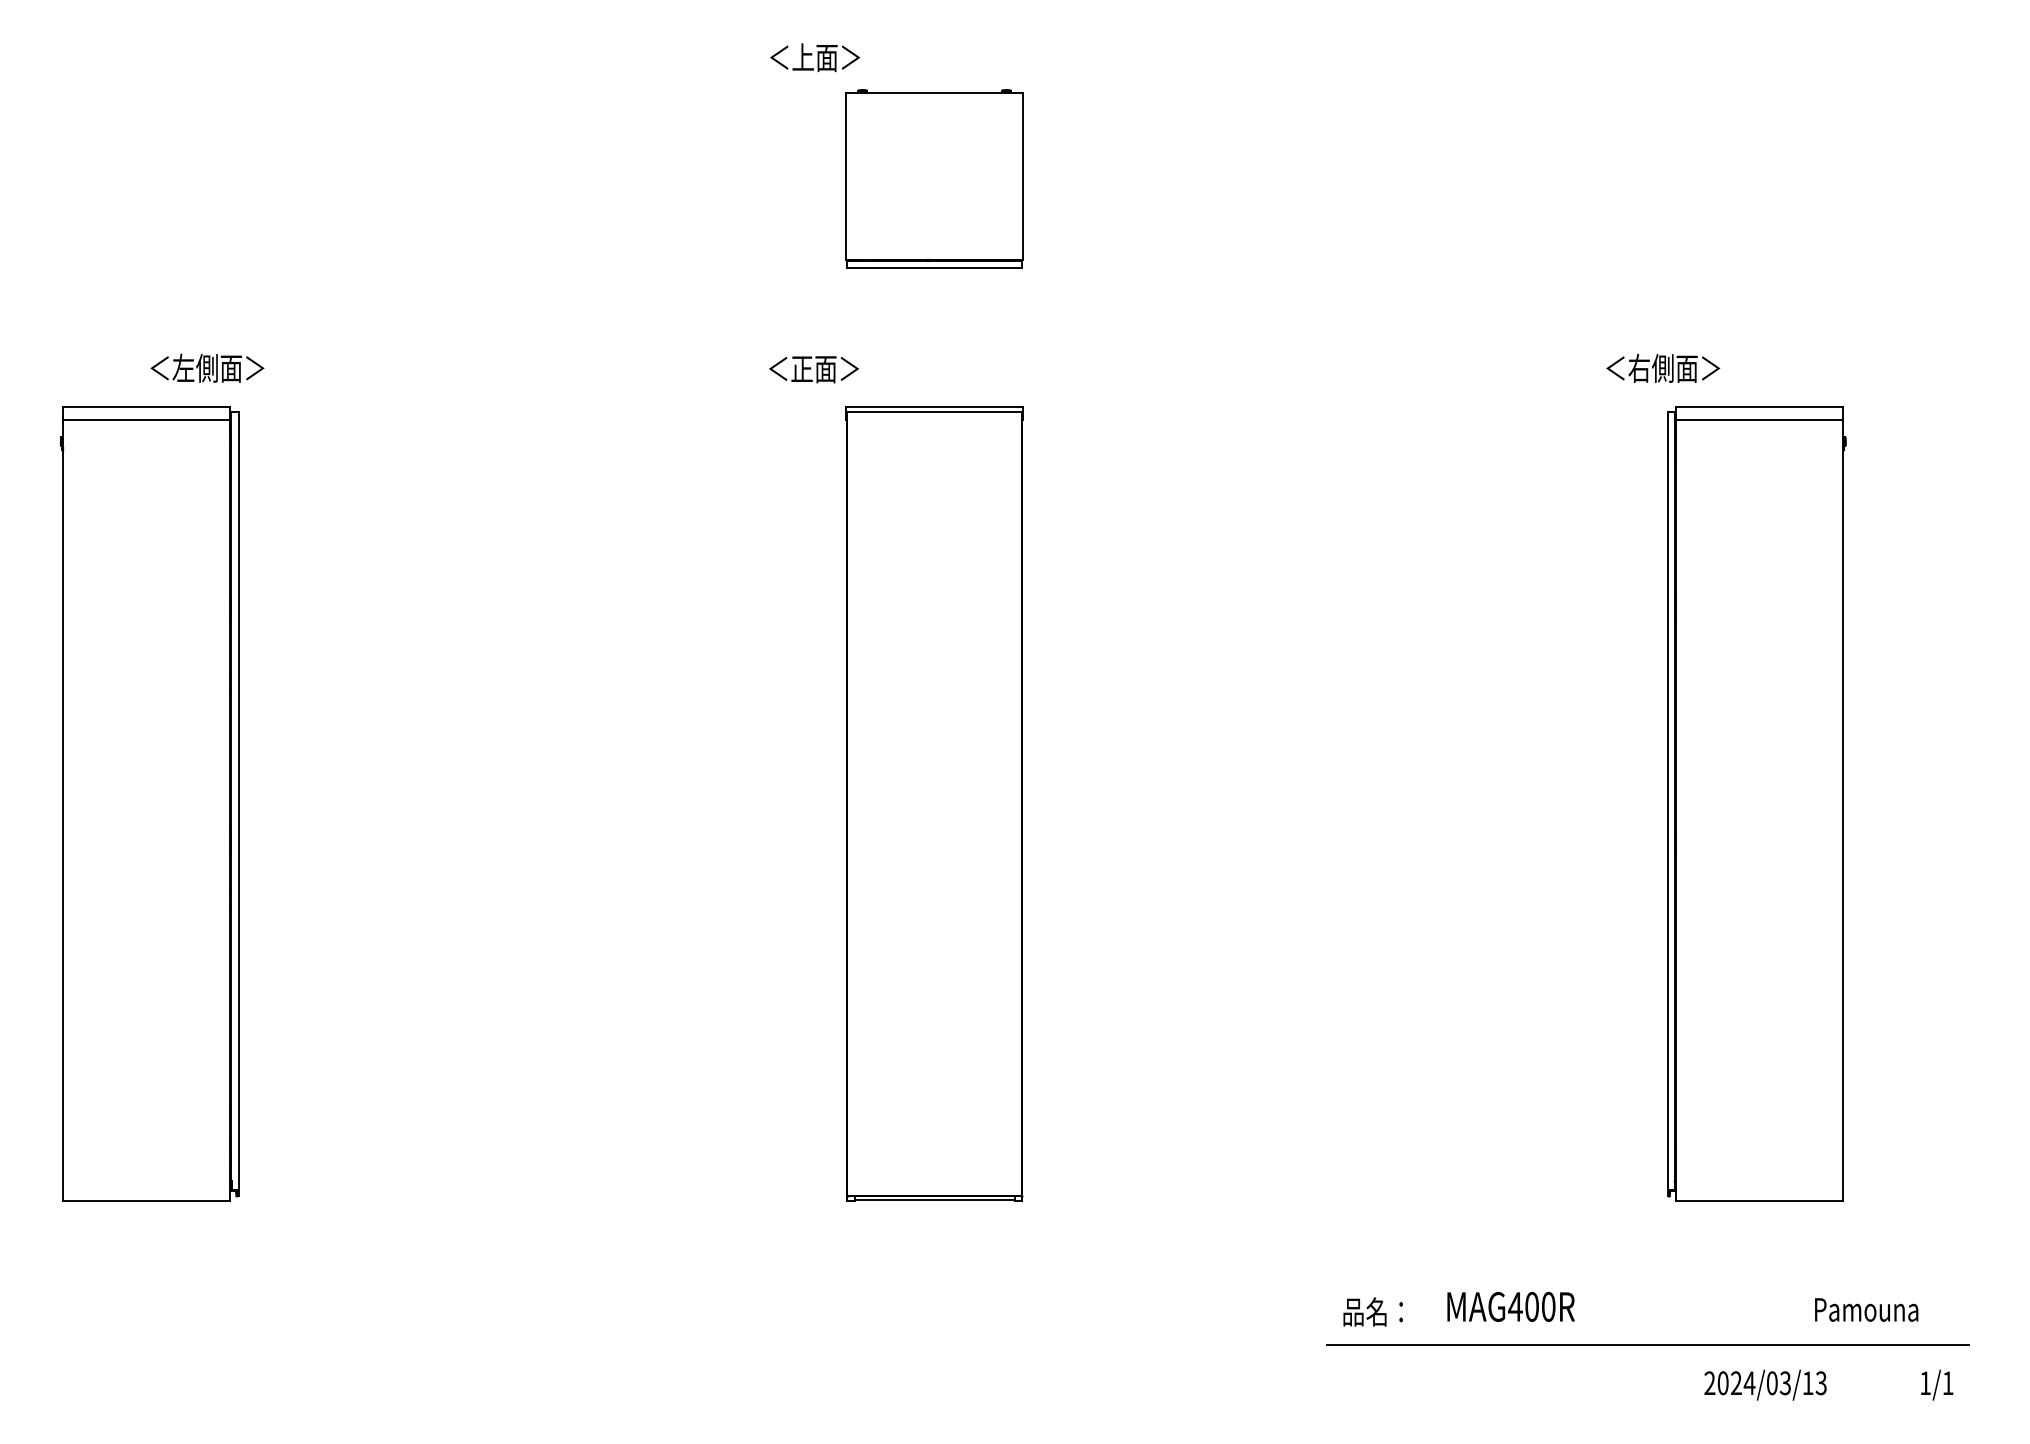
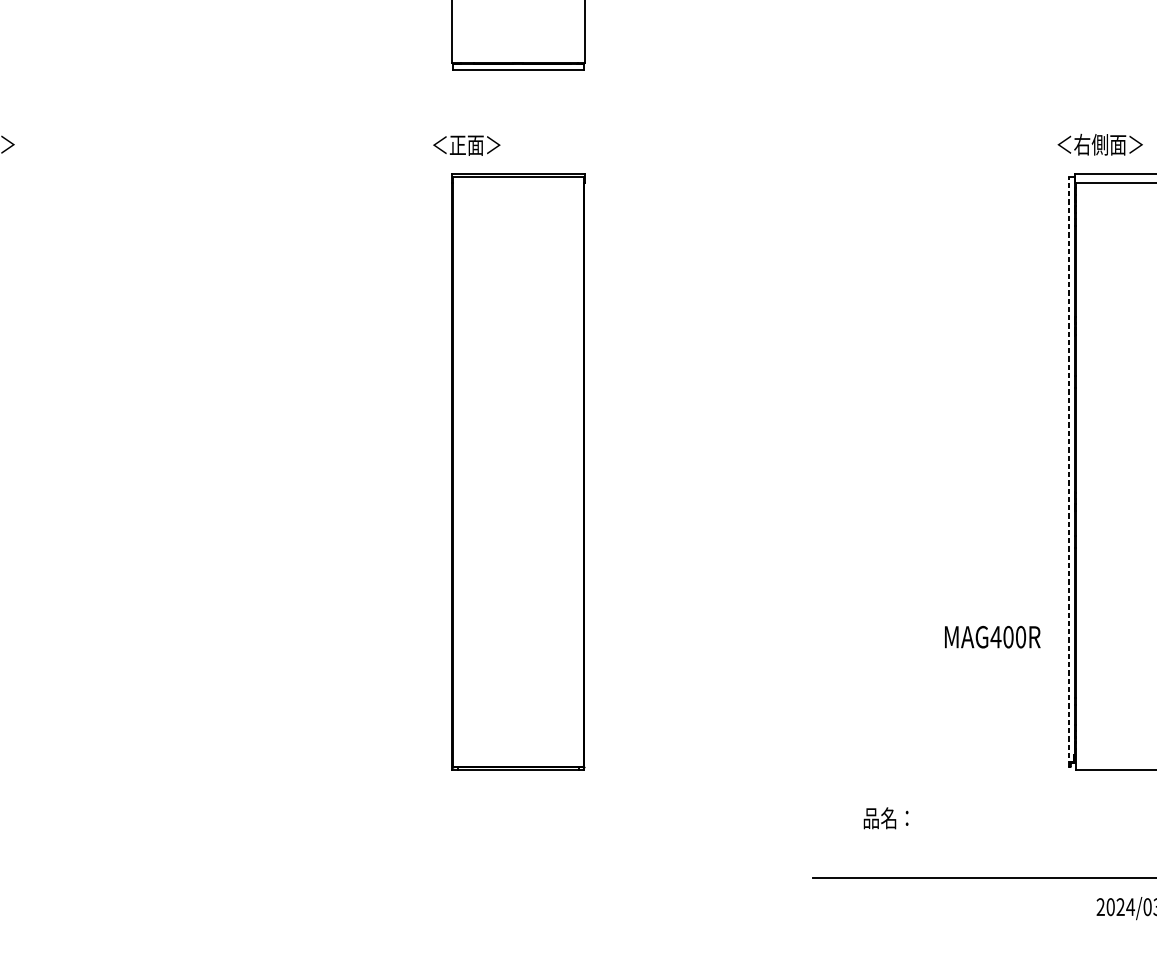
text: (1663, 367) -> (1100, 144), moved
text: (813, 369) -> (466, 145), moved
line: (1667, 803) -> (1068, 471), solid -> dashed
text: (1510, 1306) -> (992, 636), moved
text: (1372, 1311) -> (885, 817), moved

